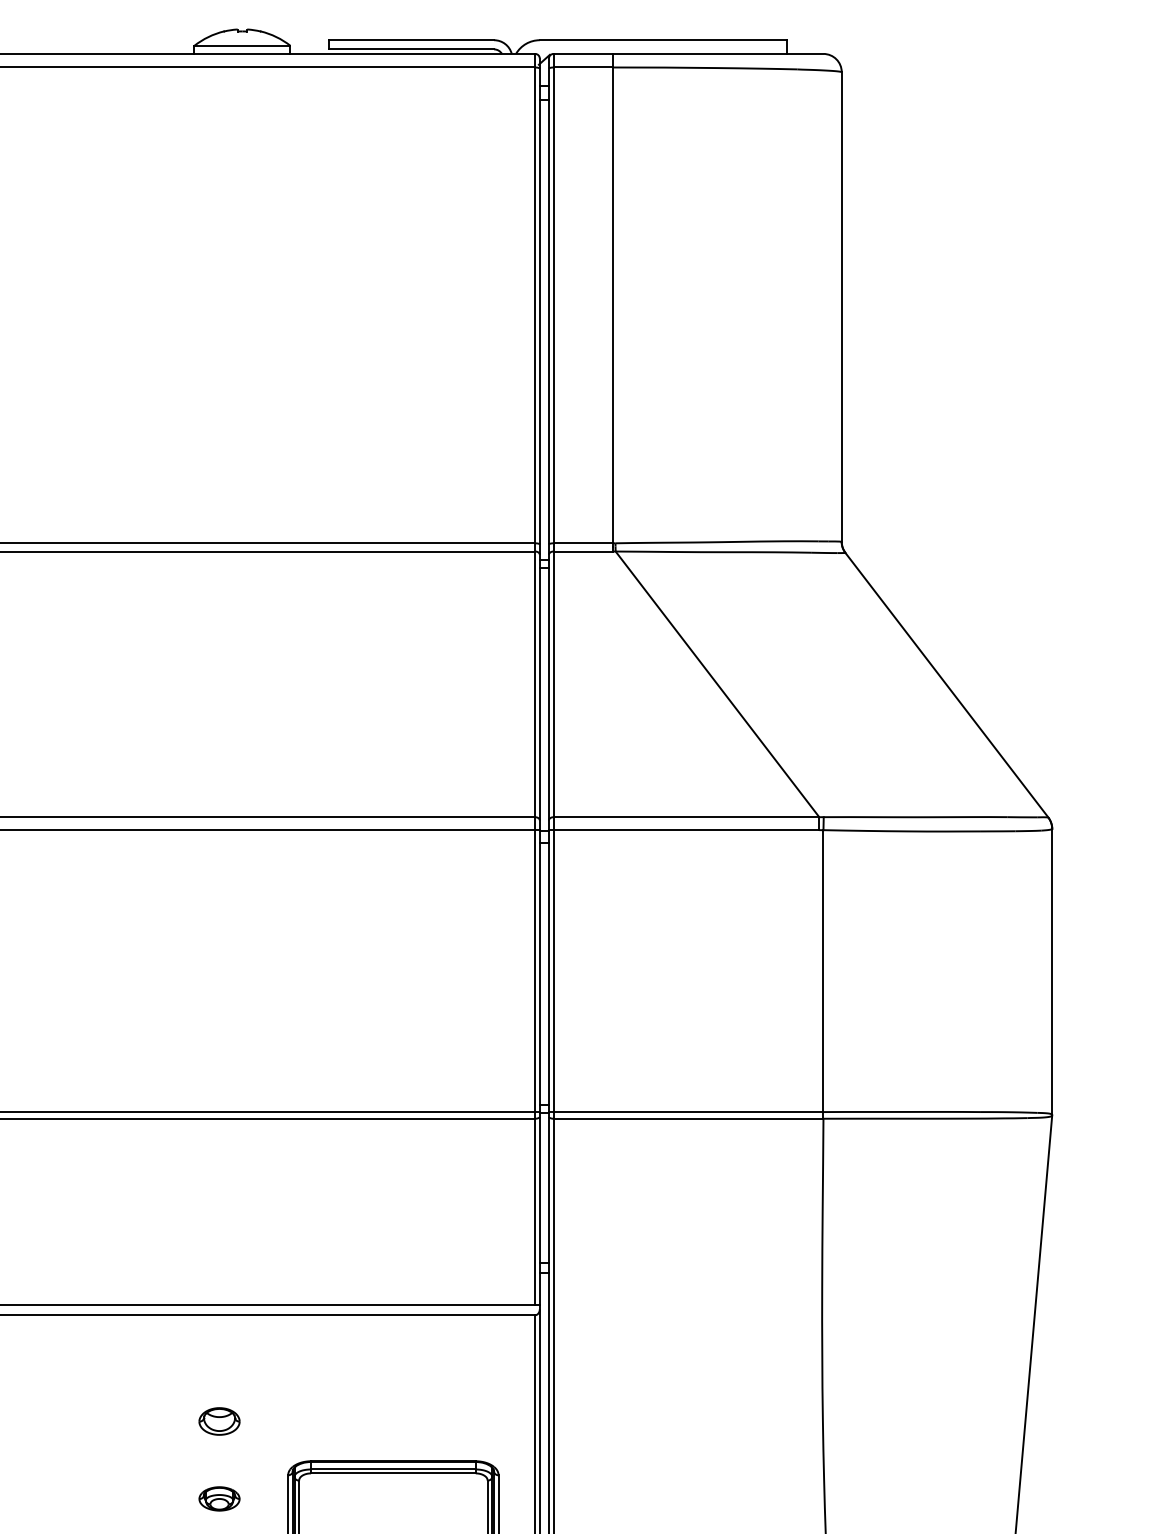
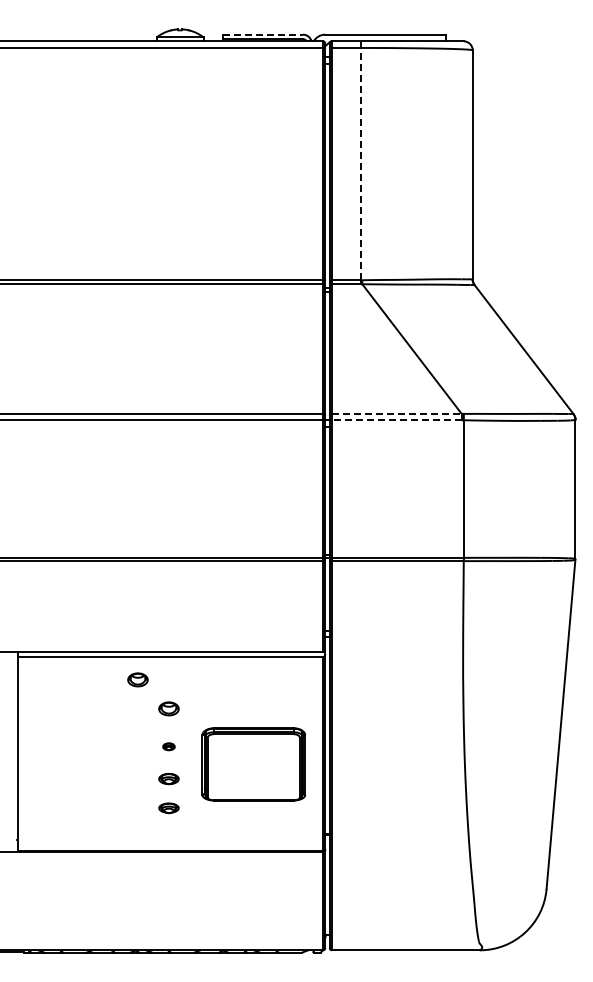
line: (413, 39) -> (263, 34), solid -> dashed
line: (613, 298) -> (361, 160), solid -> dashed
line: (685, 816) -> (396, 413), solid -> dashed
line: (683, 830) -> (395, 420), solid -> dashed
part: (155, 1361) -> (137, 679), added
part: (218, 1498) -> (168, 746), size x0.6

